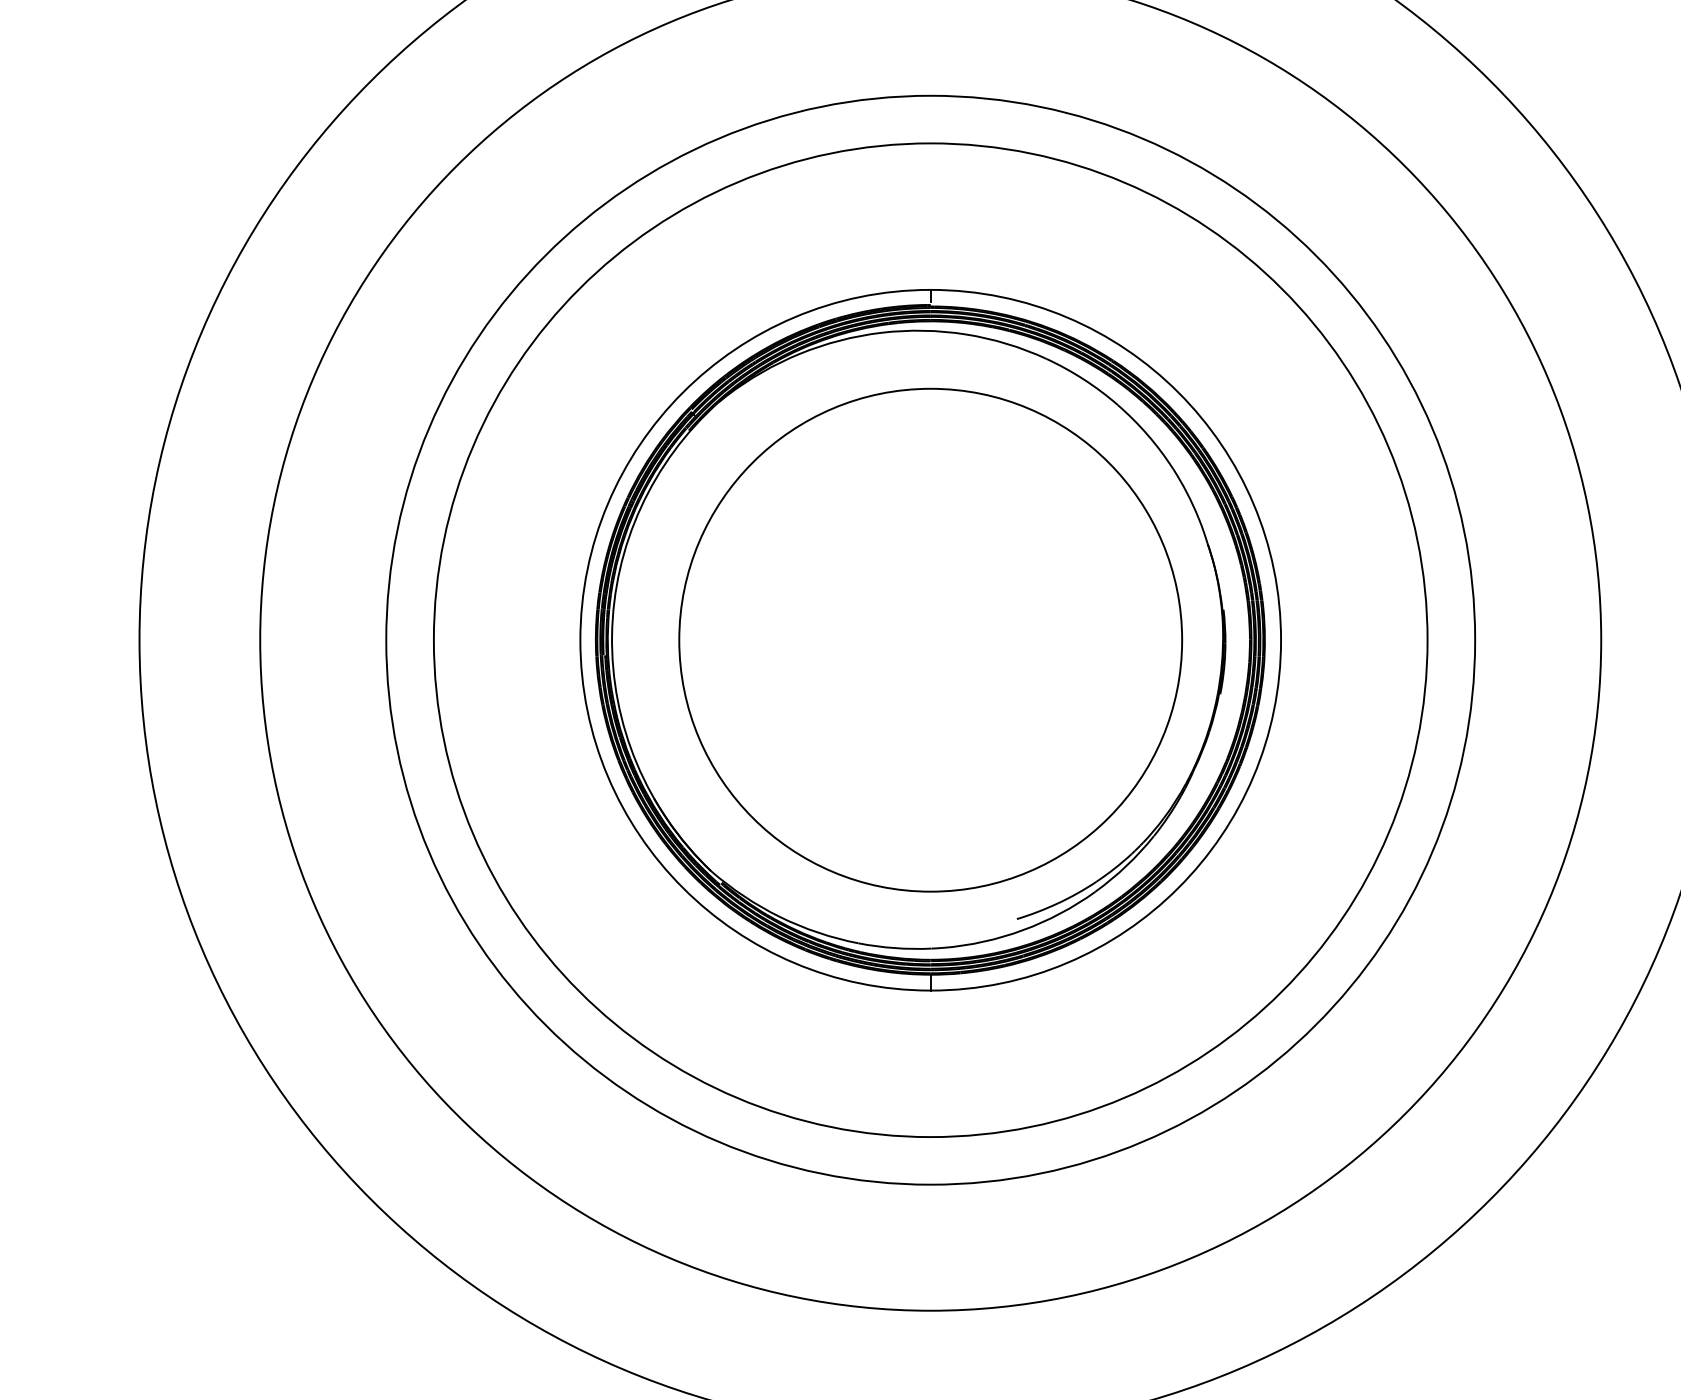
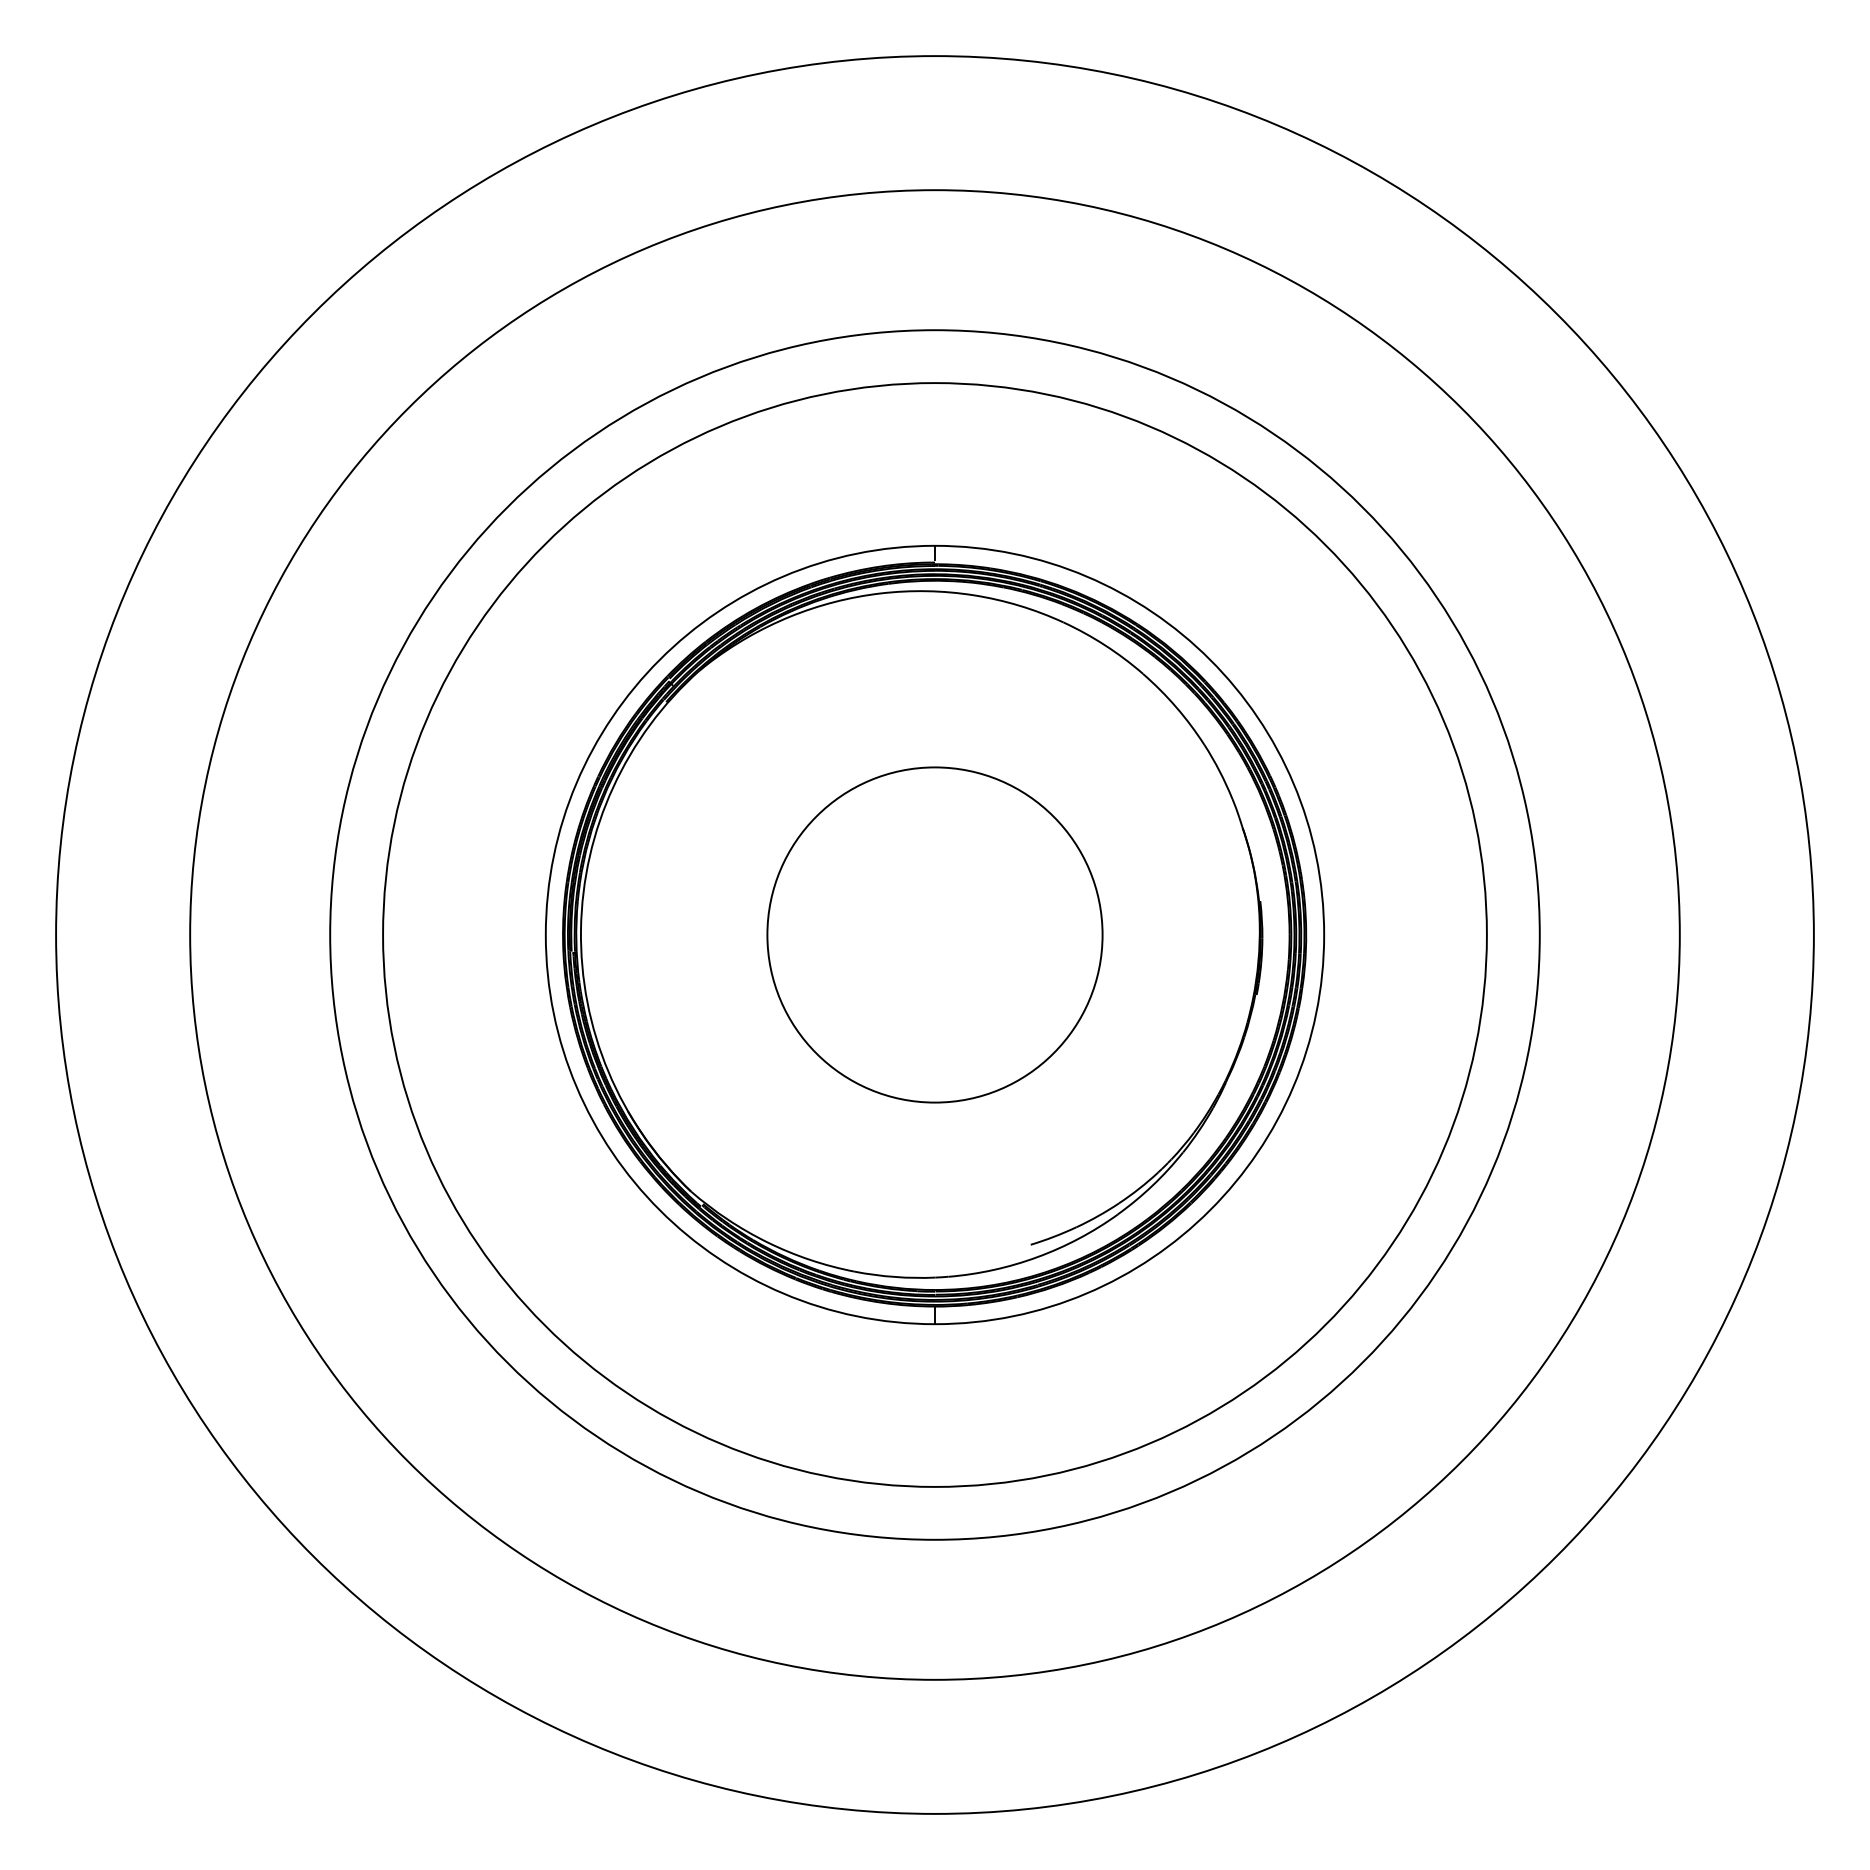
circle: (930, 639) -> (934, 934), size x0.6

